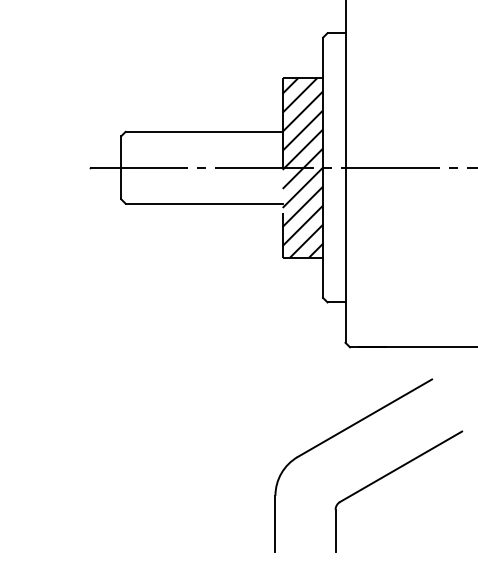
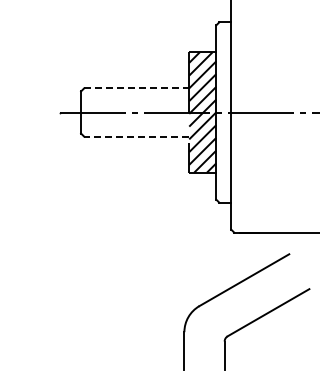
line: (203, 131) -> (136, 88), solid -> dashed
line: (203, 203) -> (136, 136), solid -> dashed

